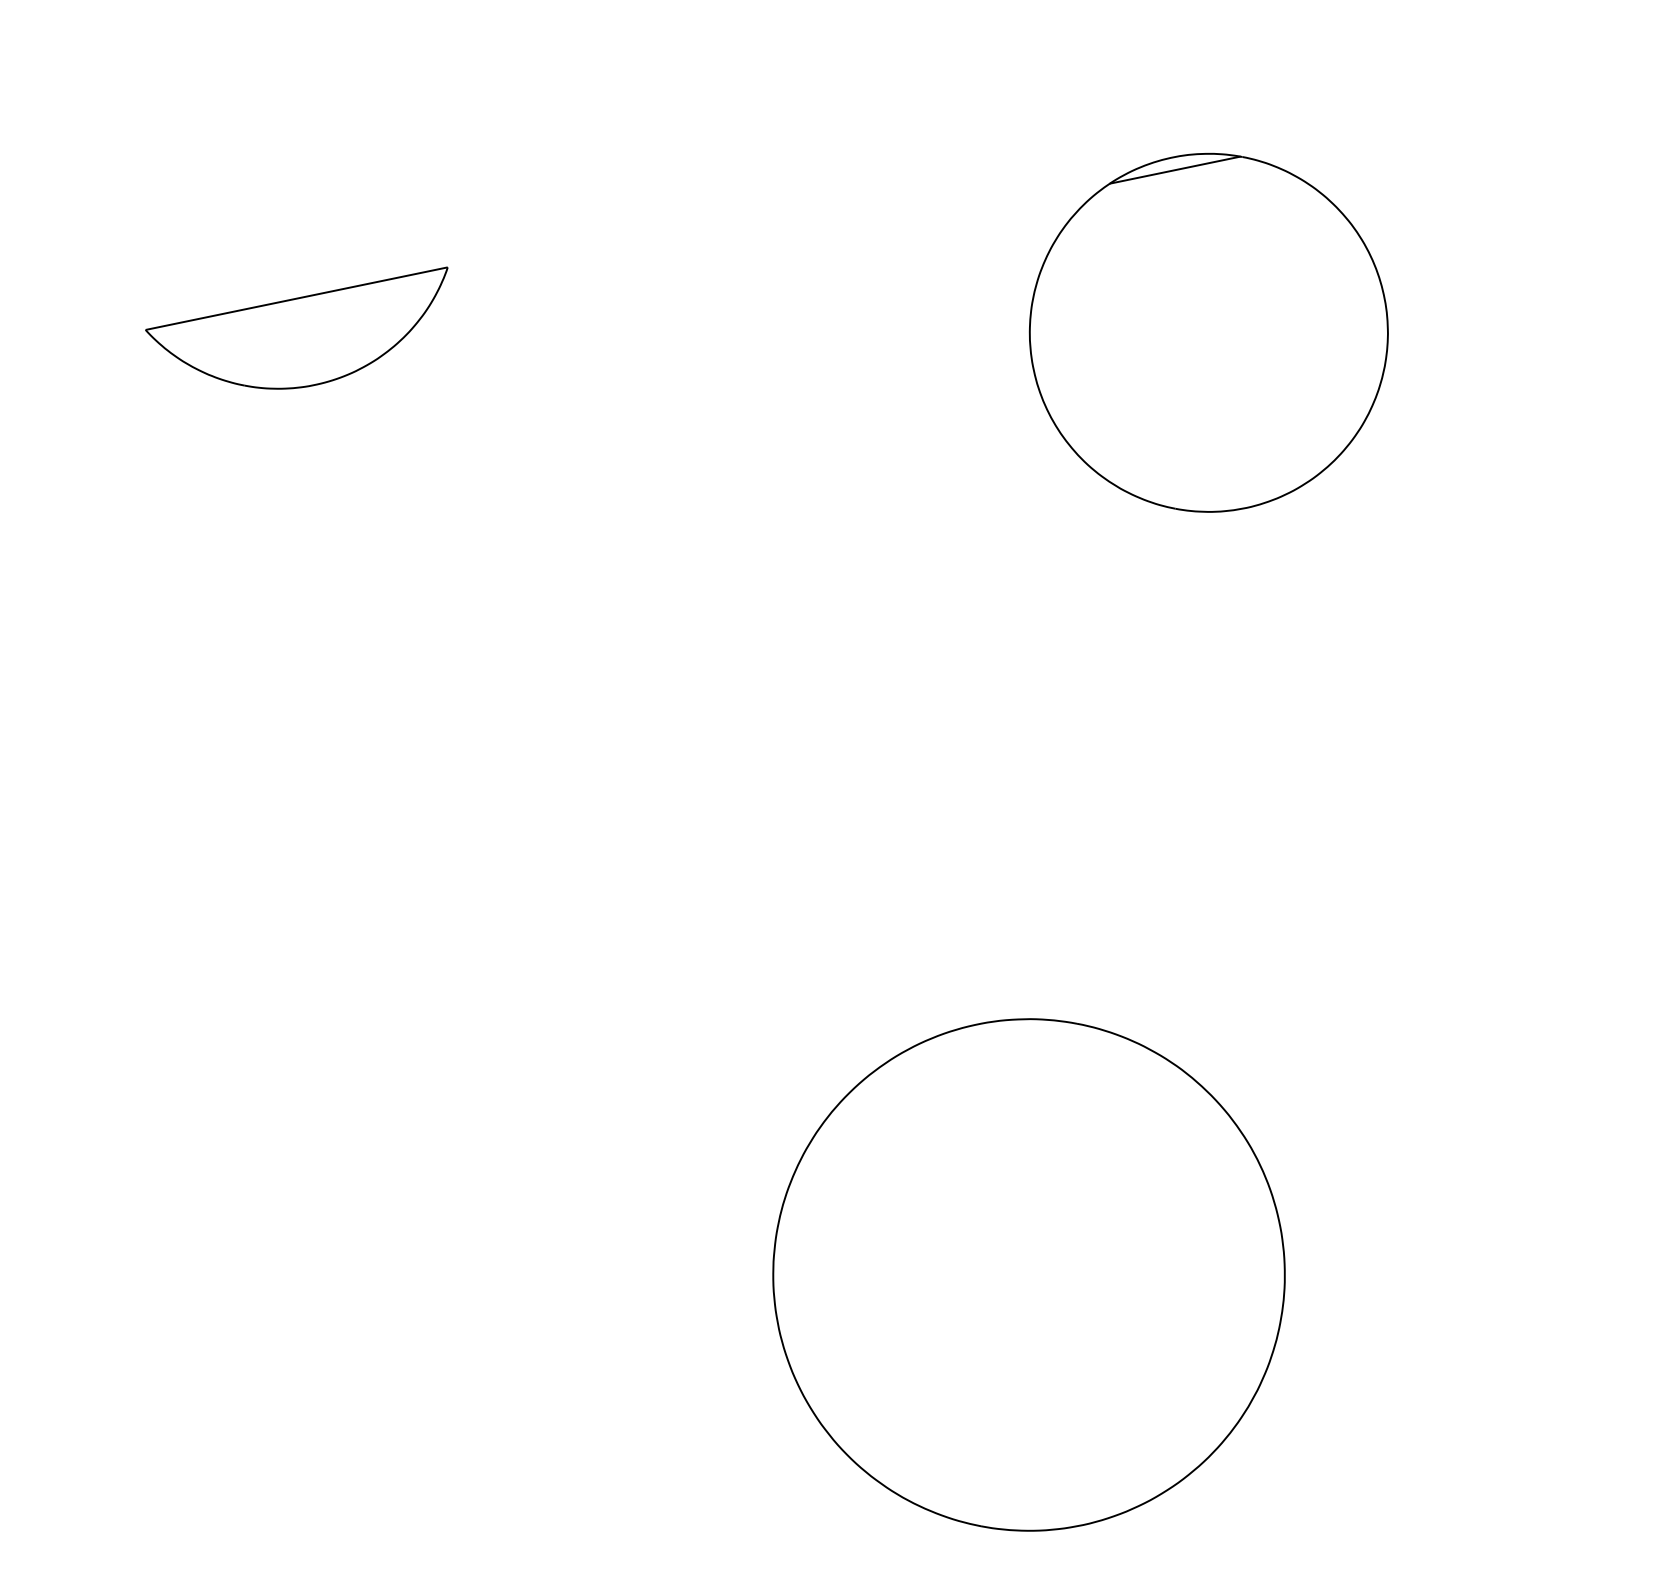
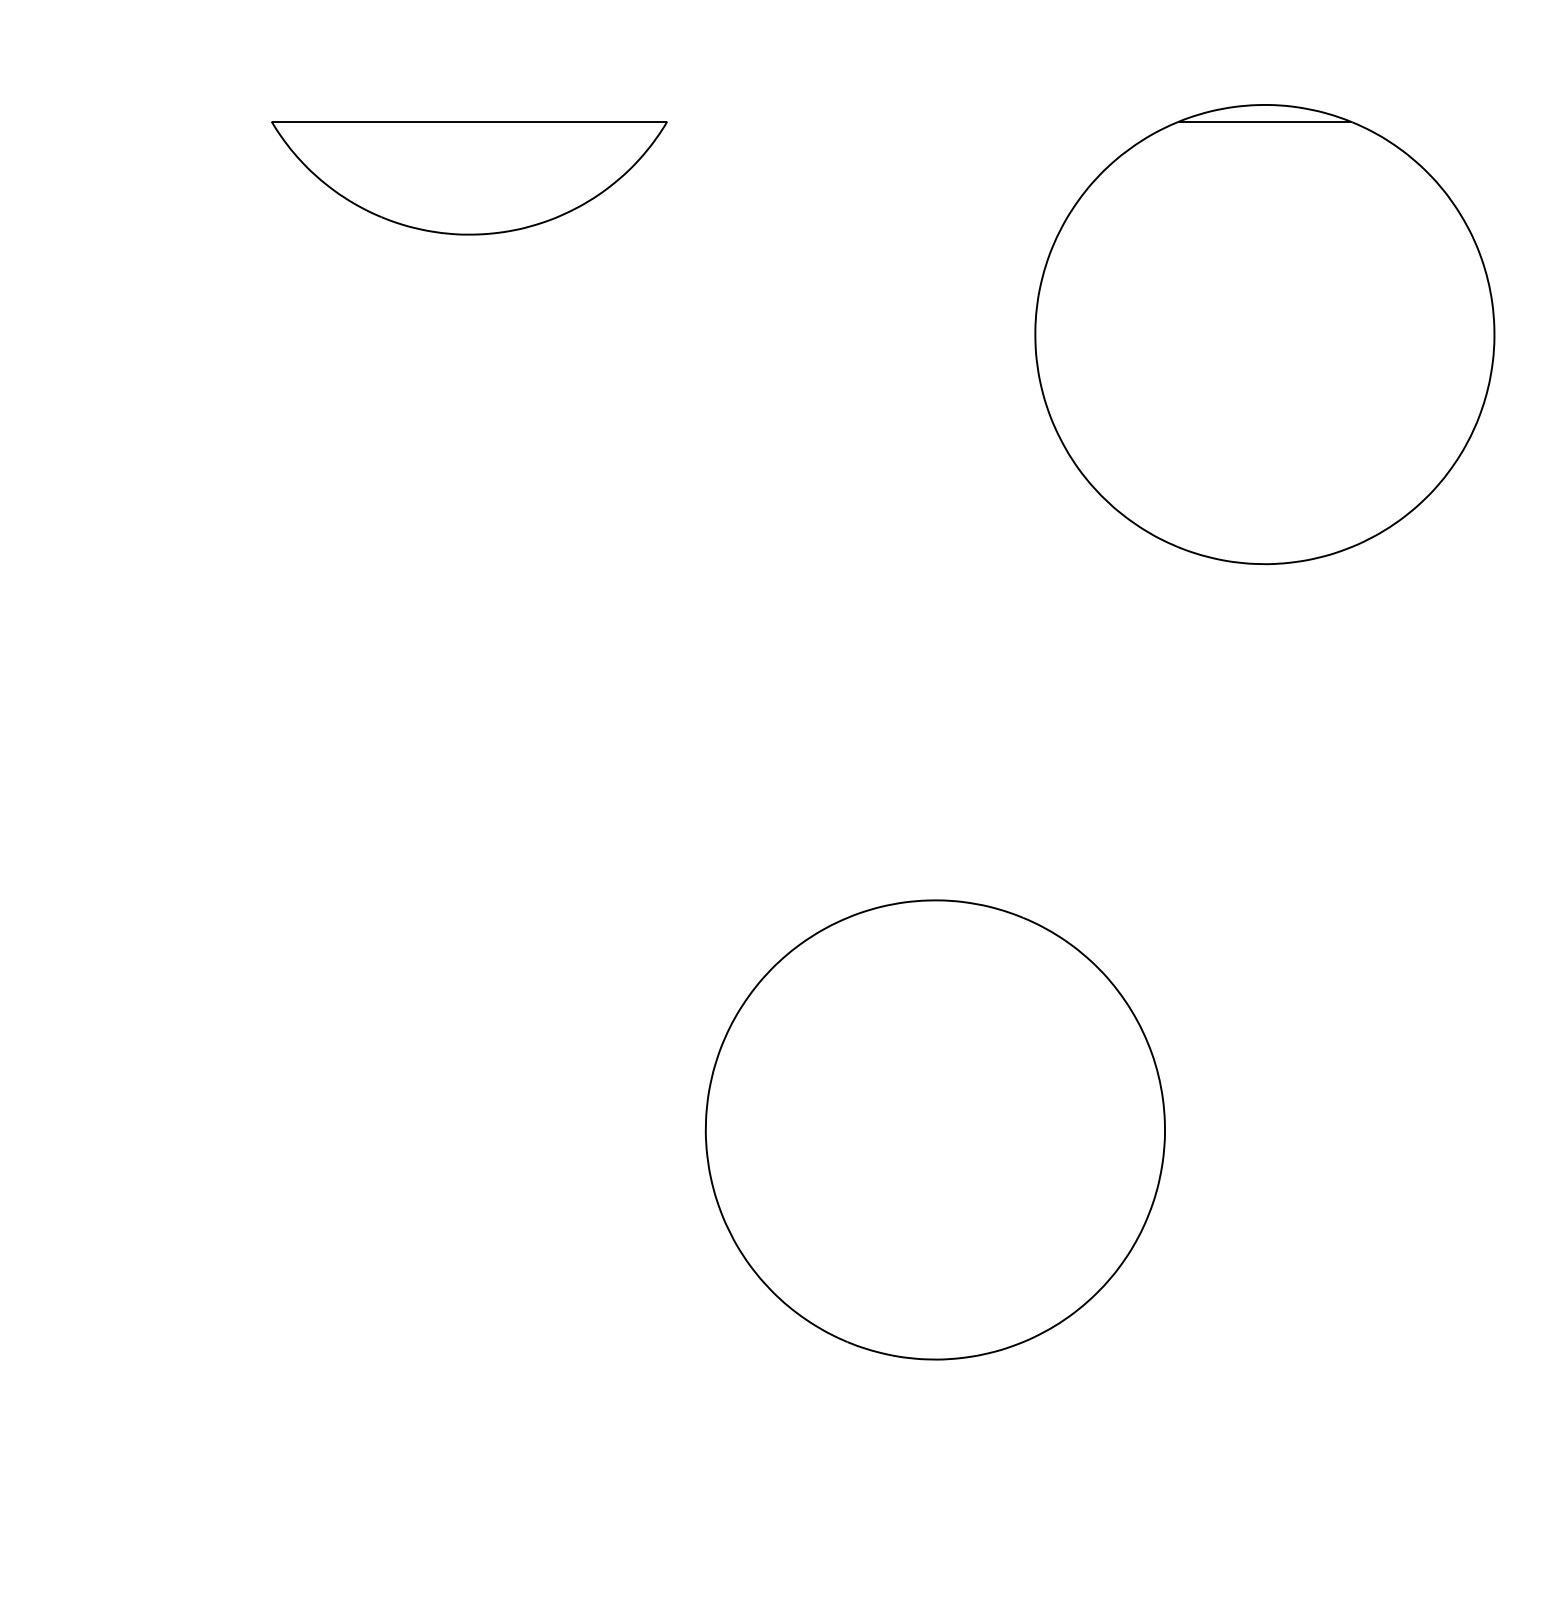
part: (1208, 332) -> (1264, 334), size x1.43
part: (305, 342) -> (469, 178), size x1.43

